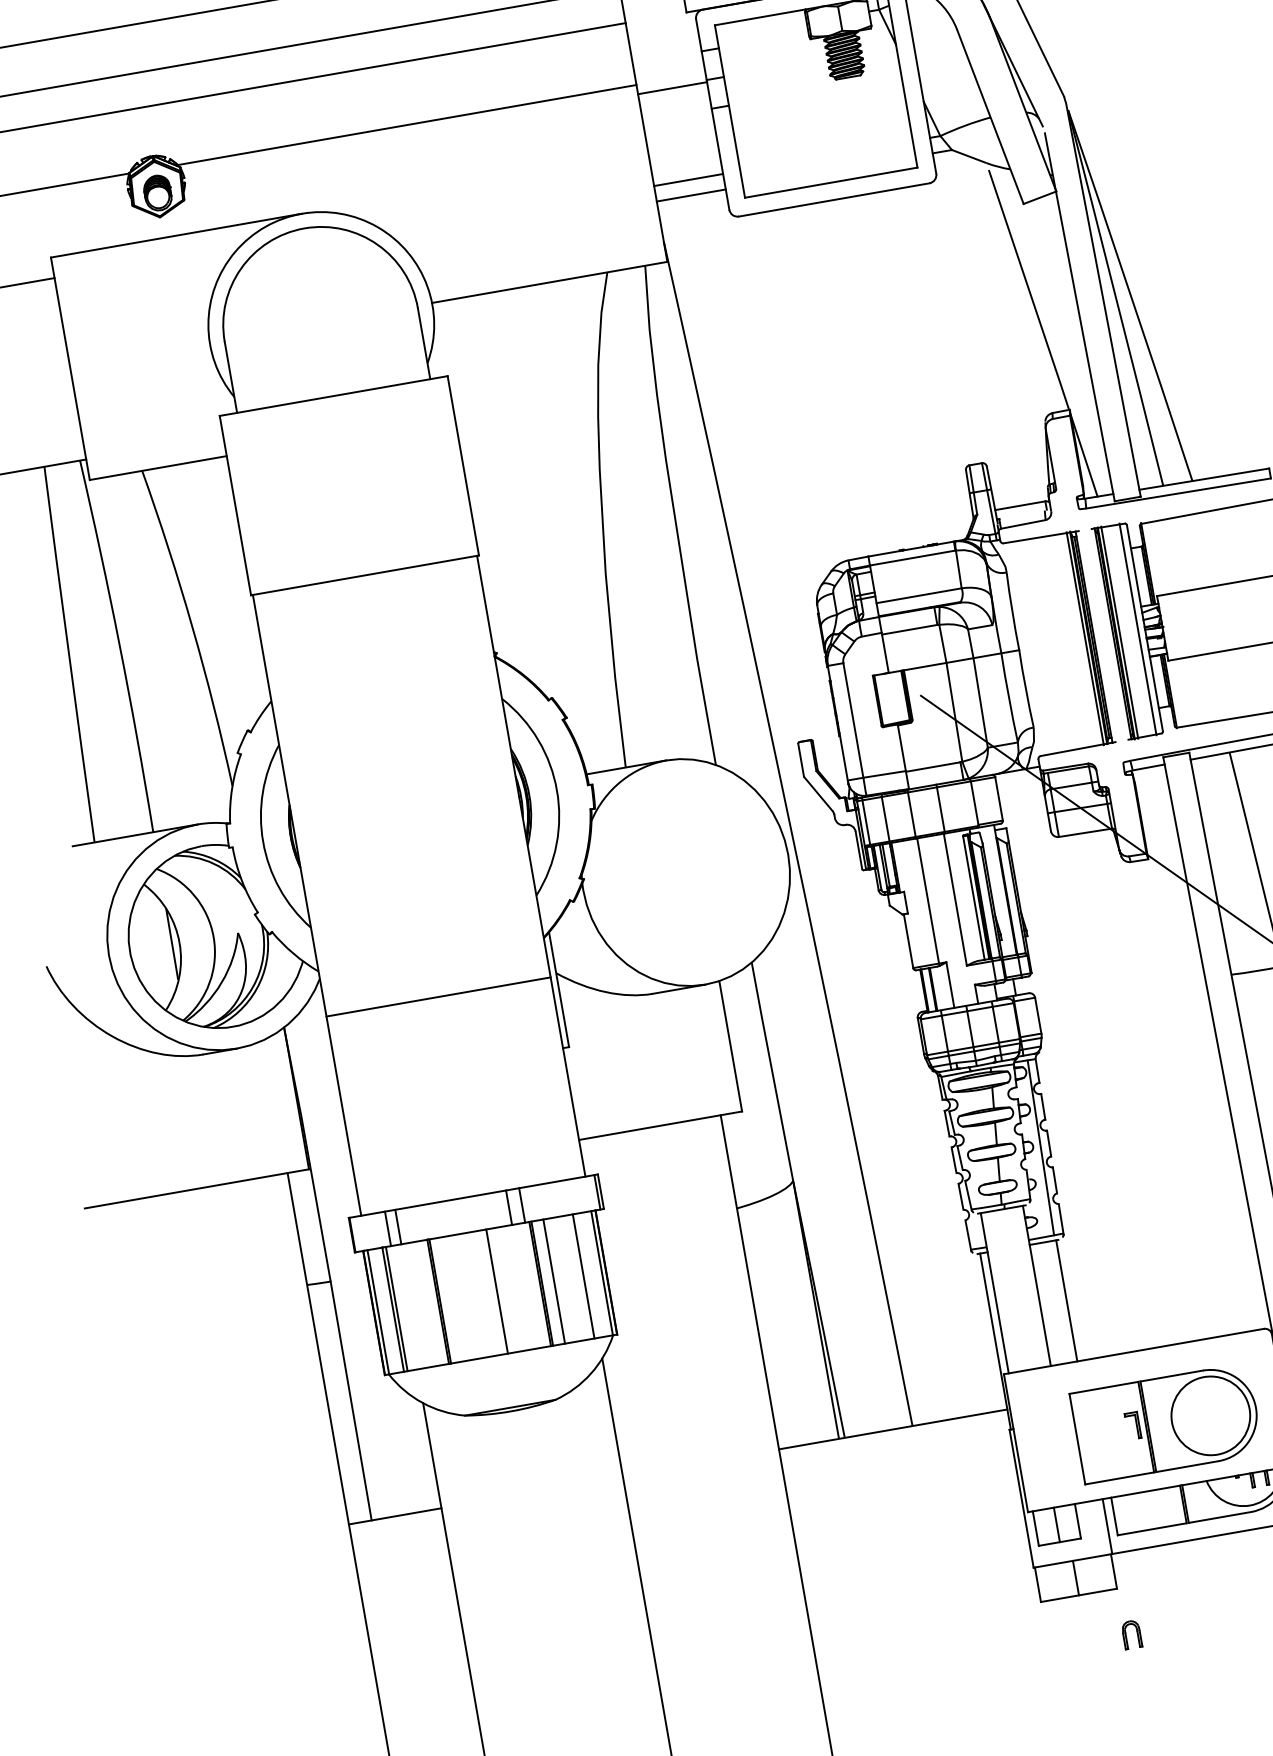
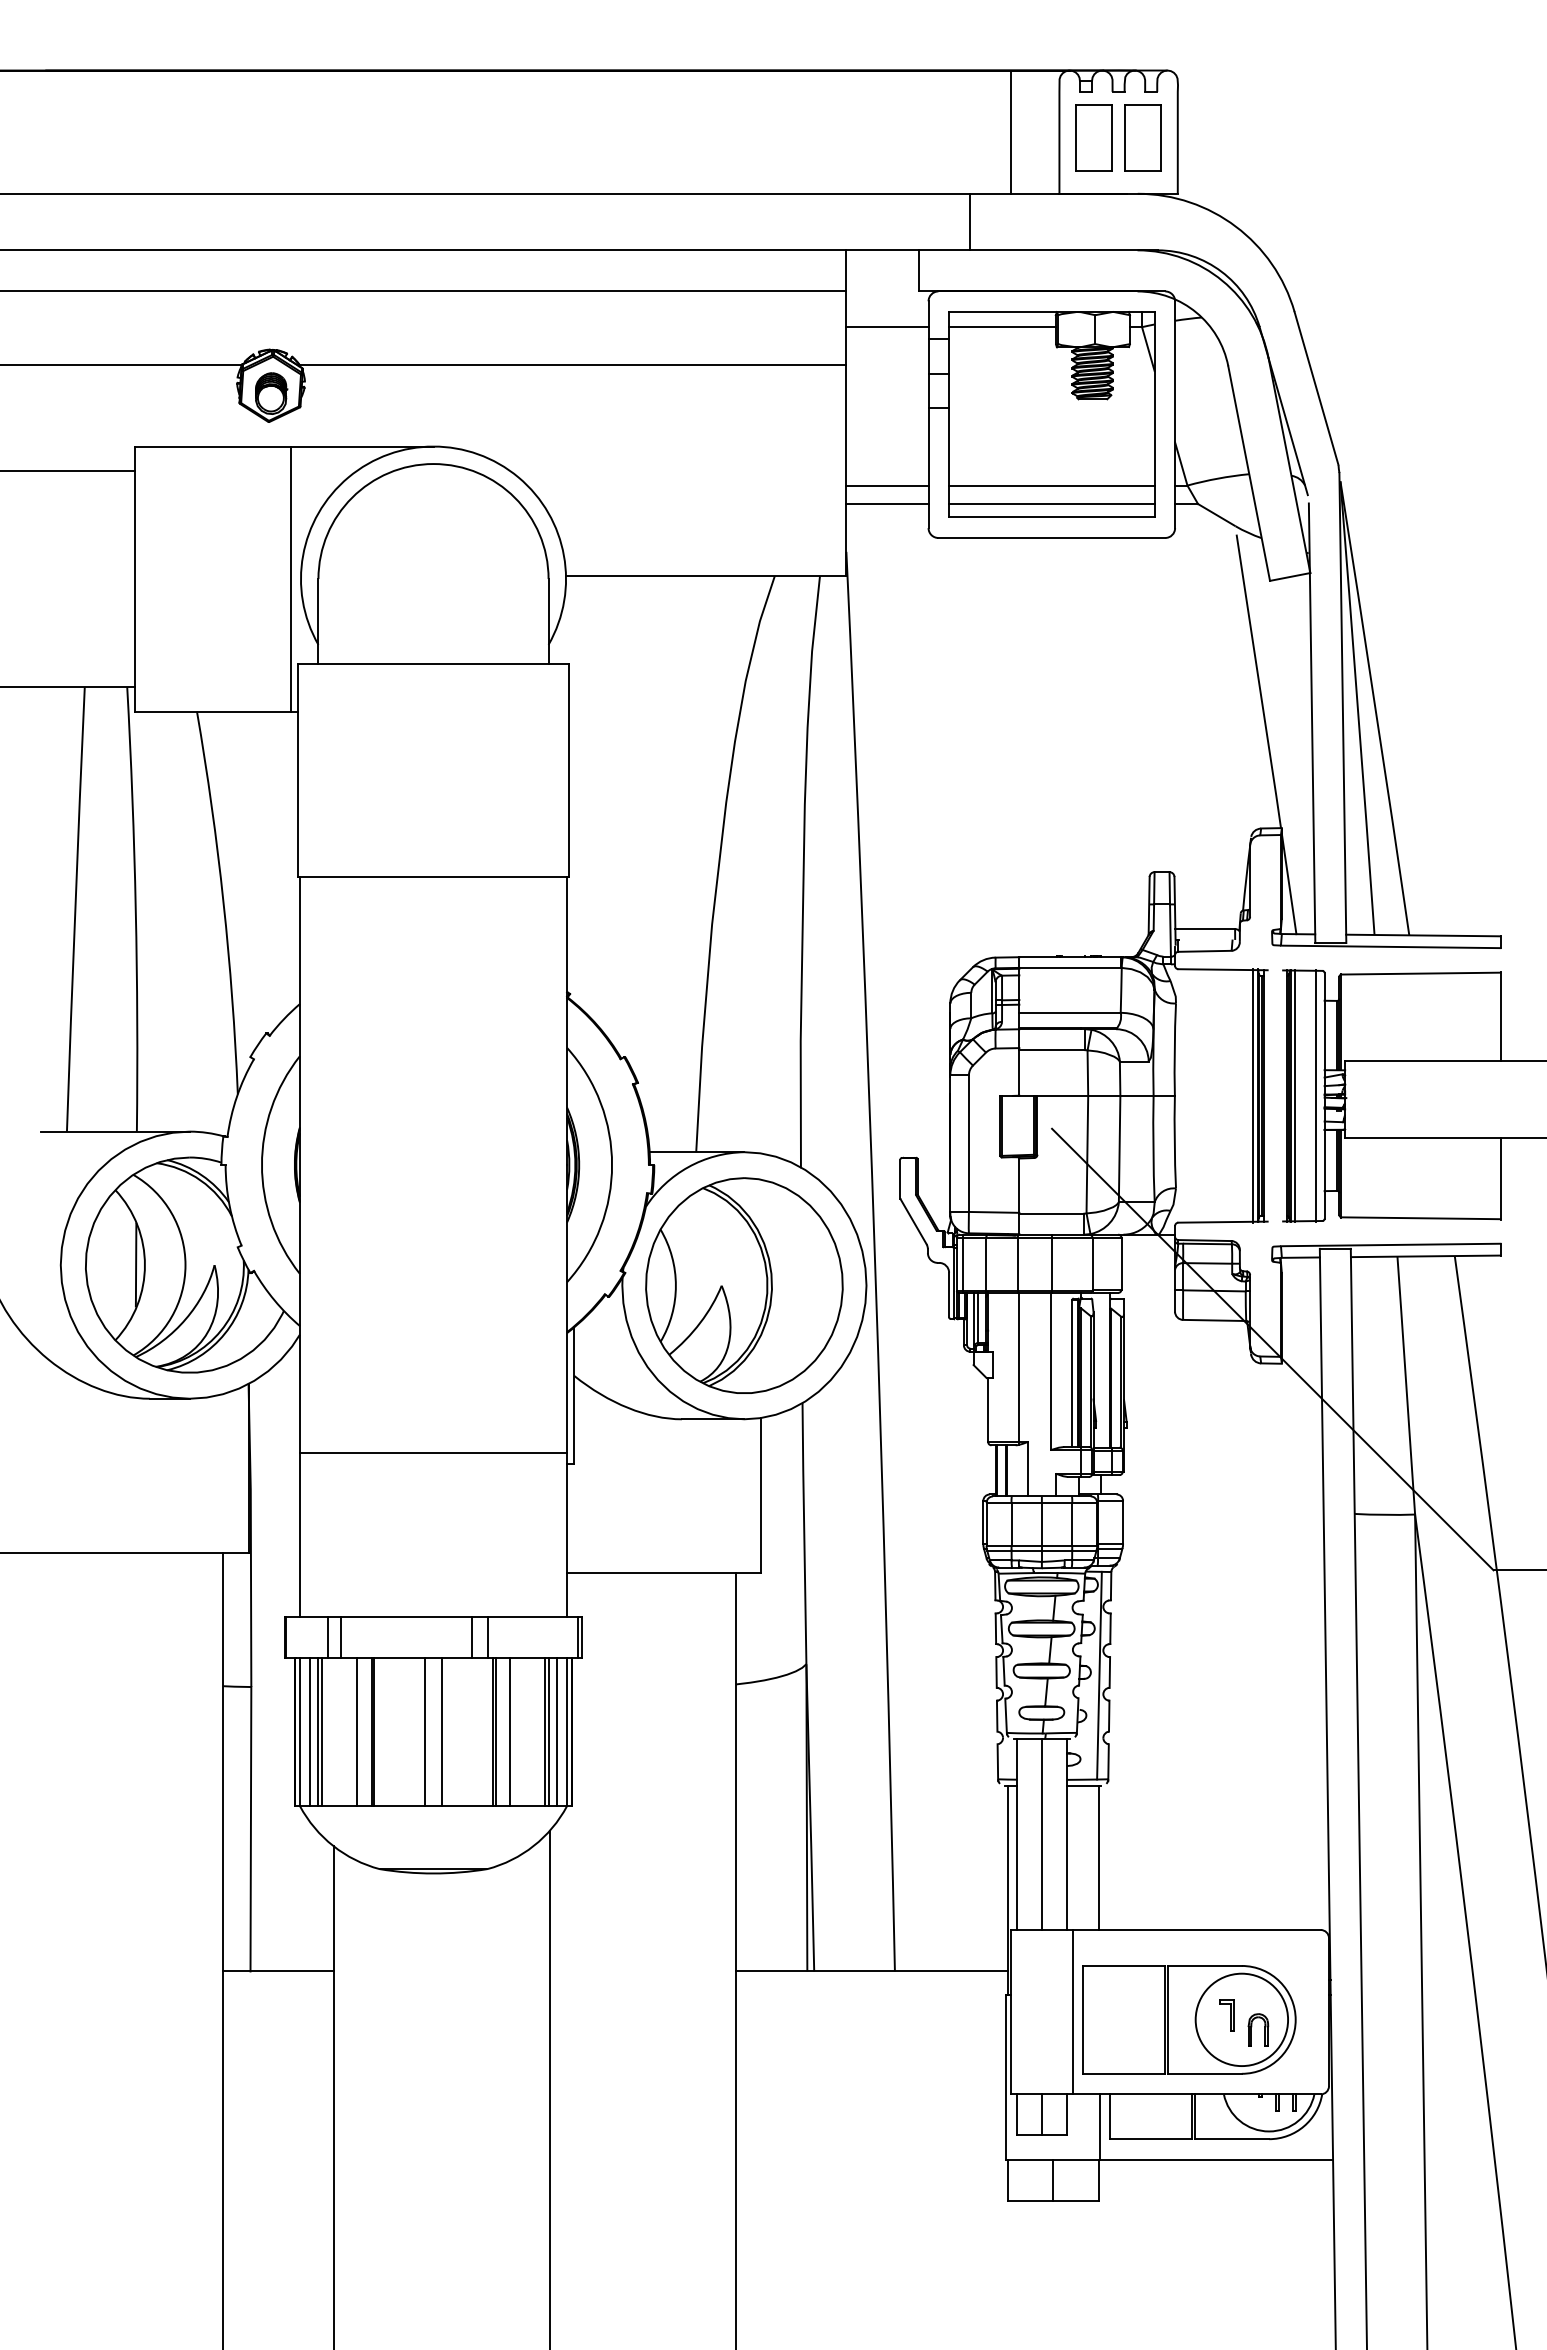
line: (762, 30) -> (1002, 327), added
line: (672, 88) -> (887, 327), moved
line: (826, 155) -> (1051, 485), added
line: (829, 171) -> (1051, 504), added
line: (201, 345) -> (290, 578), added
part: (685, 872) -> (744, 1285), added
line: (438, 996) -> (433, 1452), moved
line: (594, 1274) -> (557, 1732), added
line: (587, 1276) -> (549, 1732), added
line: (1015, 1289) -> (1041, 1834), added
line: (483, 1294) -> (425, 1732), added
line: (426, 1304) -> (357, 1732), added
line: (386, 1311) -> (309, 1732), added
part: (1132, 1425) -> (1226, 2015), moved
line: (1067, 1434) -> (1072, 2012), added
part: (1131, 1634) -> (1258, 2029), moved

